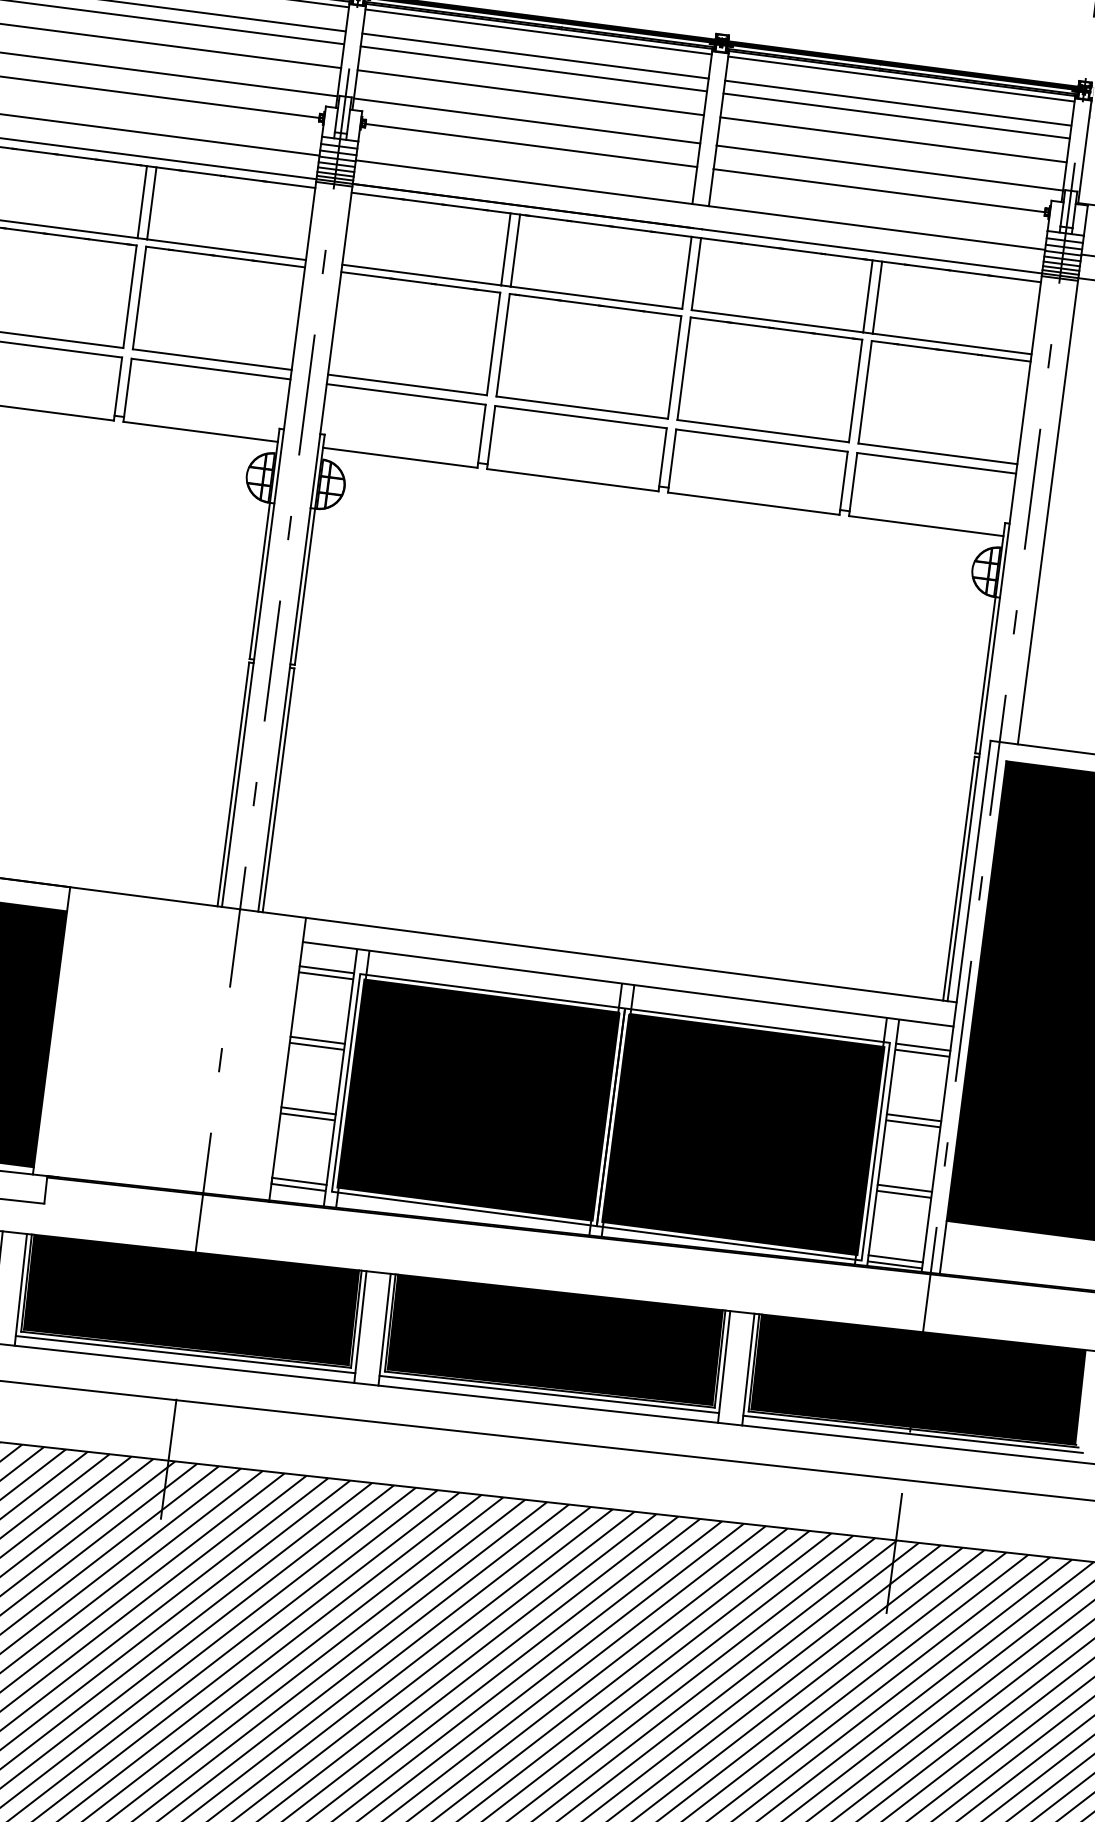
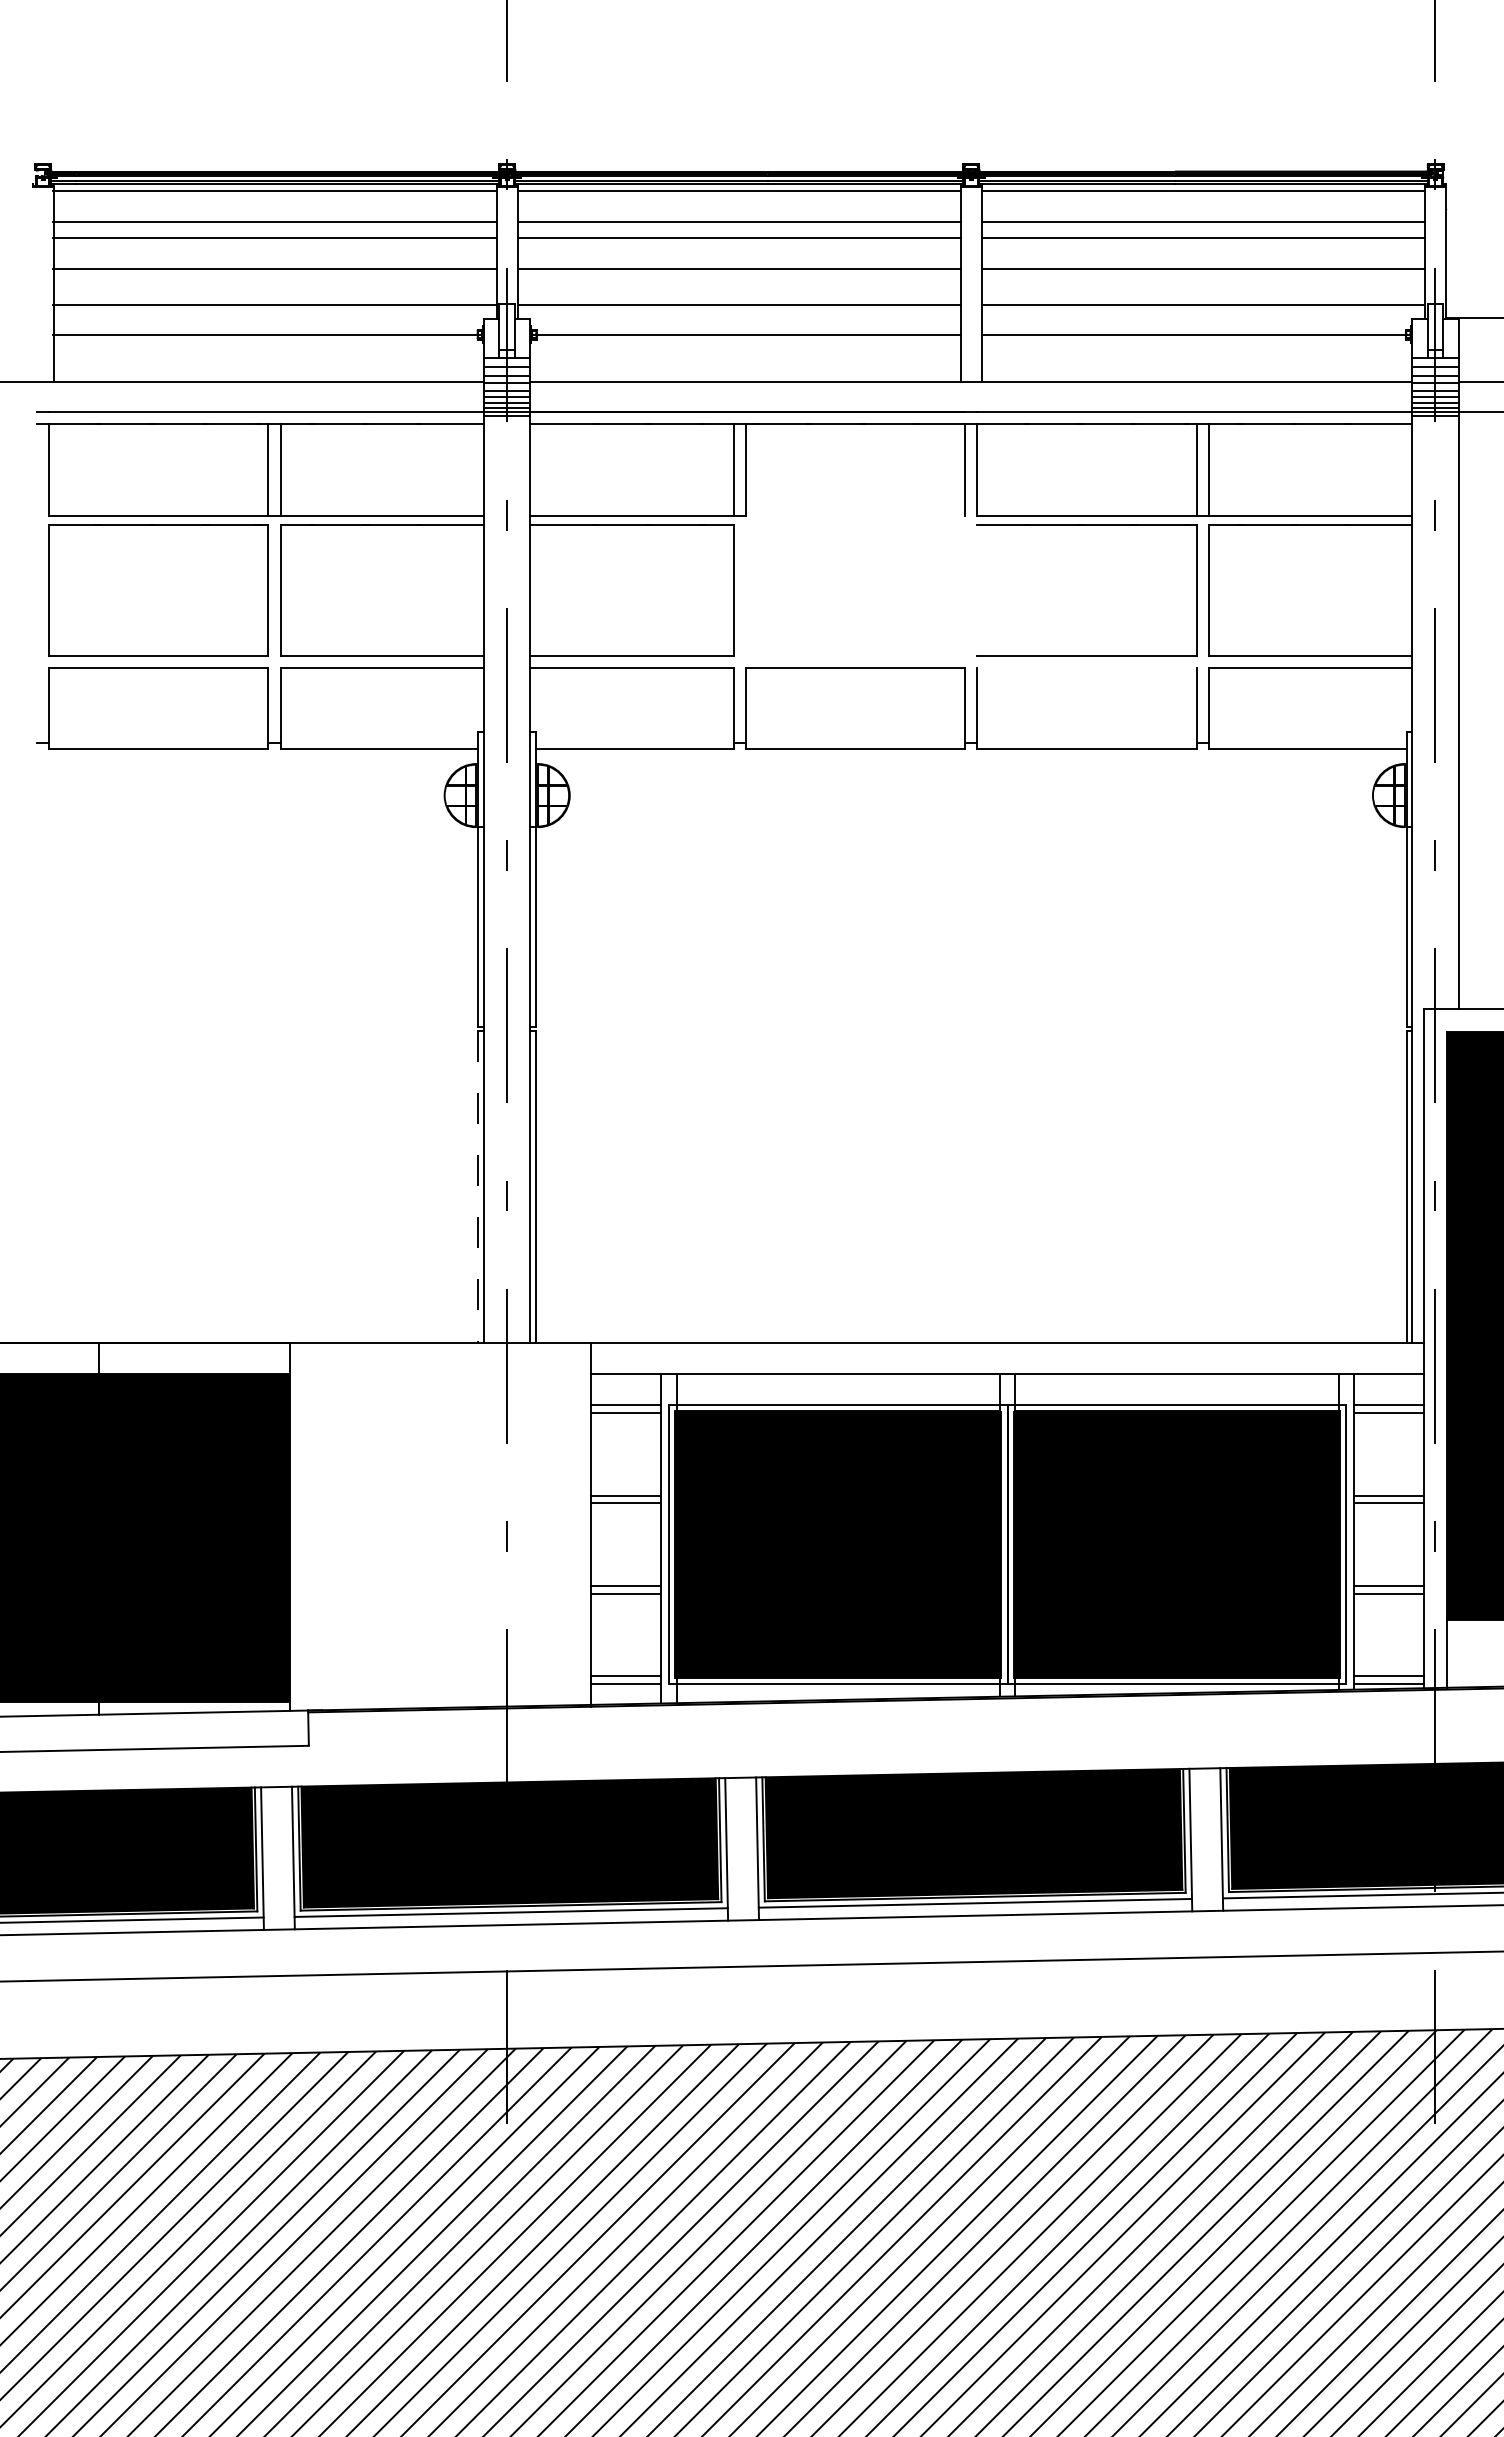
line: (596, 297) -> (855, 515), removed
part: (588, 356) -> (855, 590), removed
line: (684, 368) -> (977, 590), removed
line: (761, 440) -> (1086, 668), removed
line: (233, 784) -> (478, 1187), solid -> dashed

